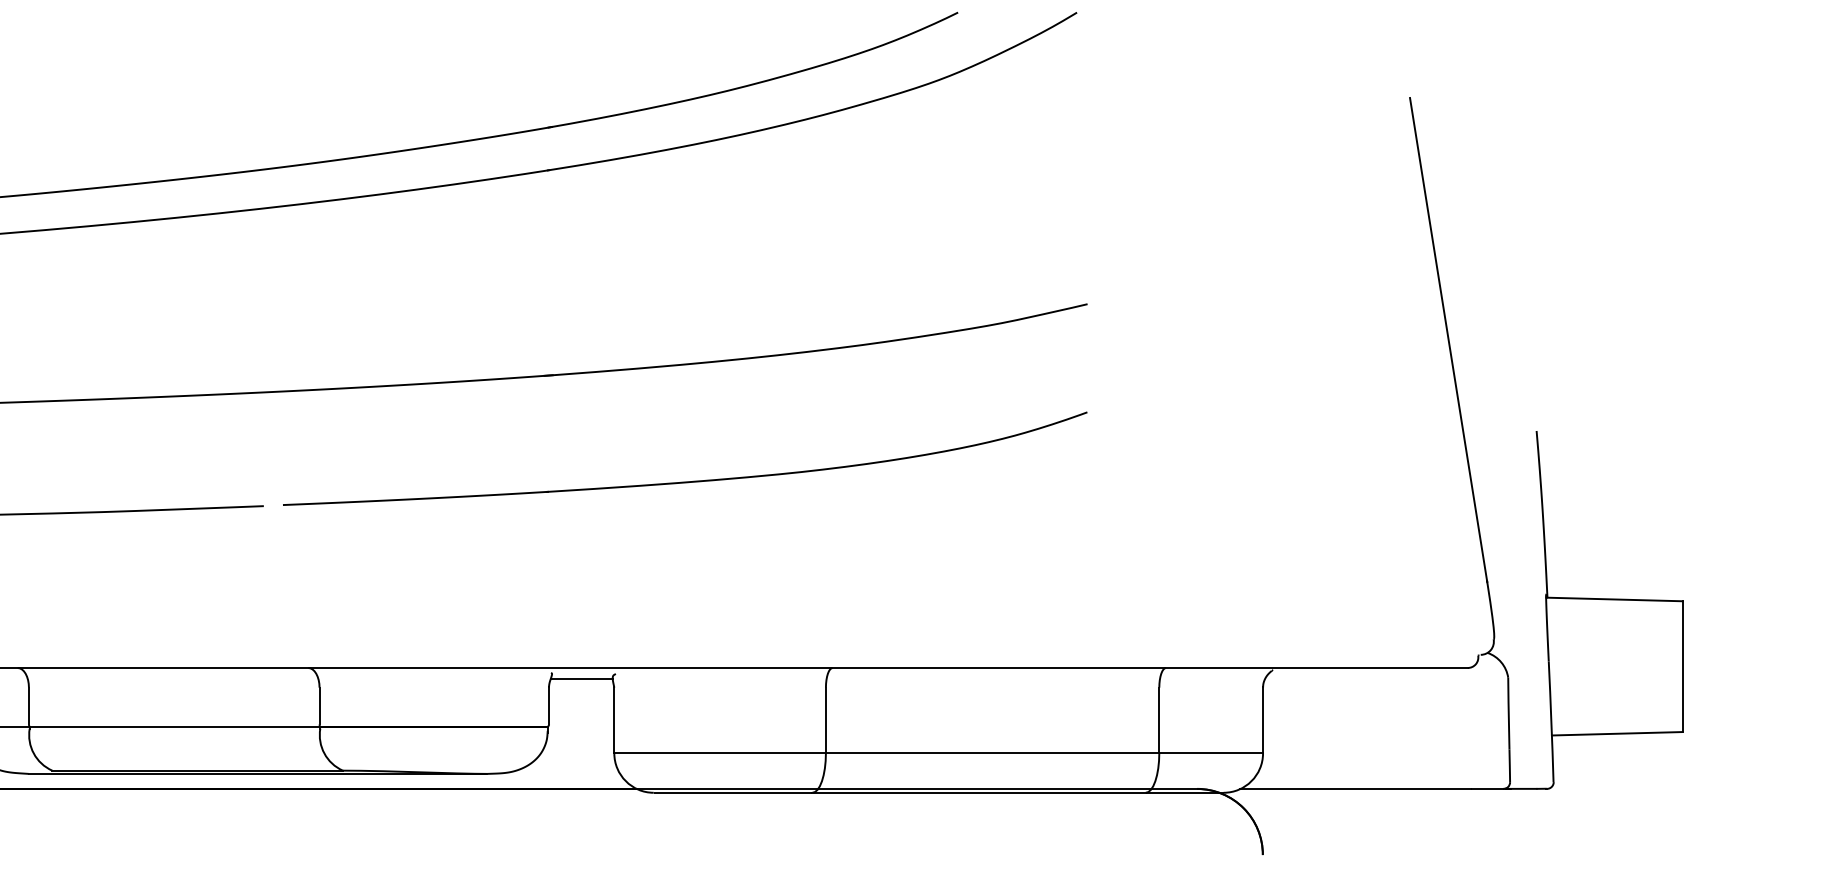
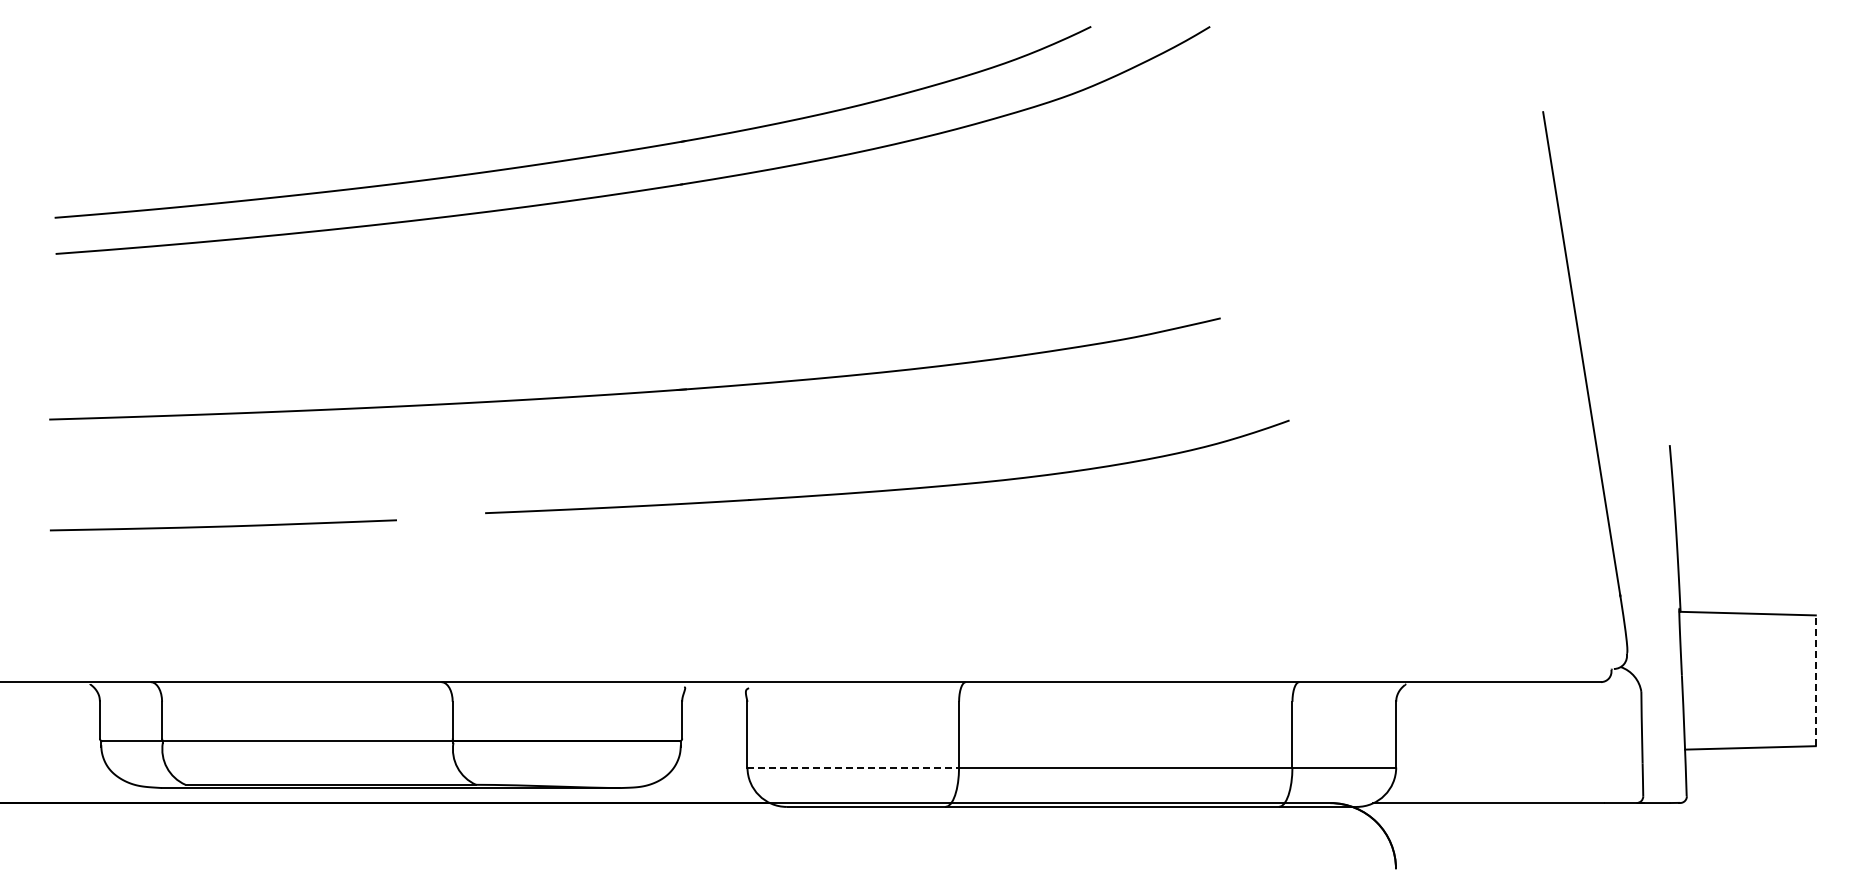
part: (685, 481) -> (887, 489), moved
line: (1682, 666) -> (1815, 680), solid -> dashed
line: (581, 679) -> (714, 693), removed
line: (720, 753) -> (853, 767), solid -> dashed

